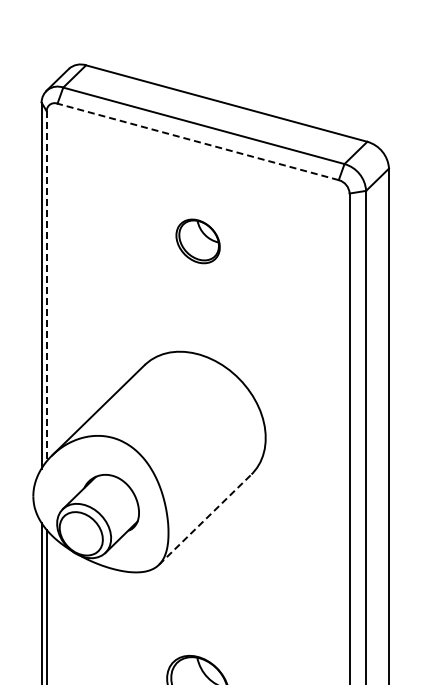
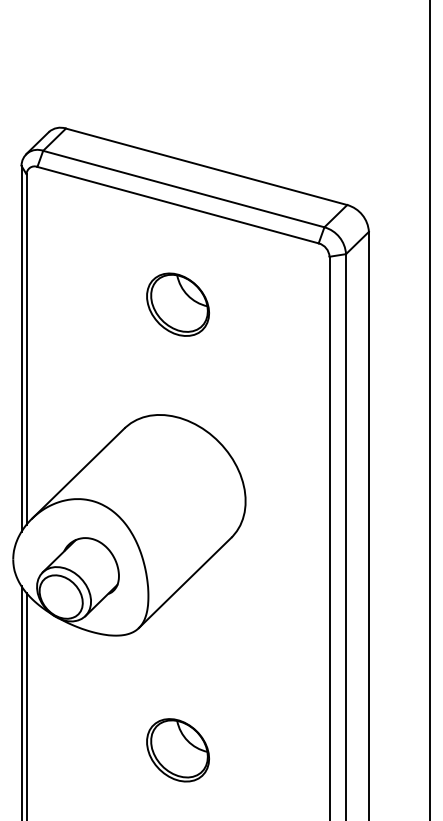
line: (198, 142) -> (178, 205), dashed -> solid
part: (197, 241) -> (177, 304), size x1.43
line: (46, 287) -> (26, 350), dashed -> solid
line: (205, 519) -> (185, 582), dashed -> solid

